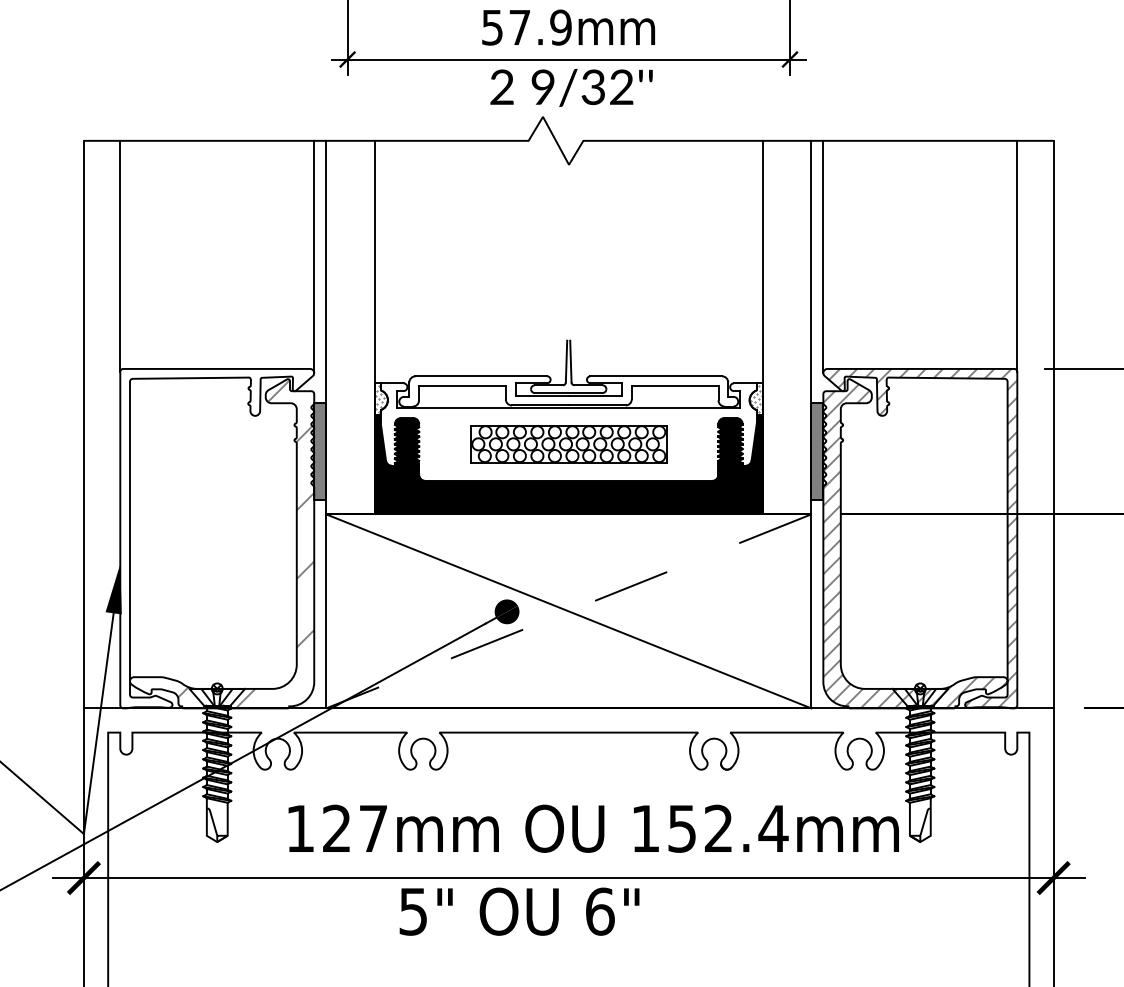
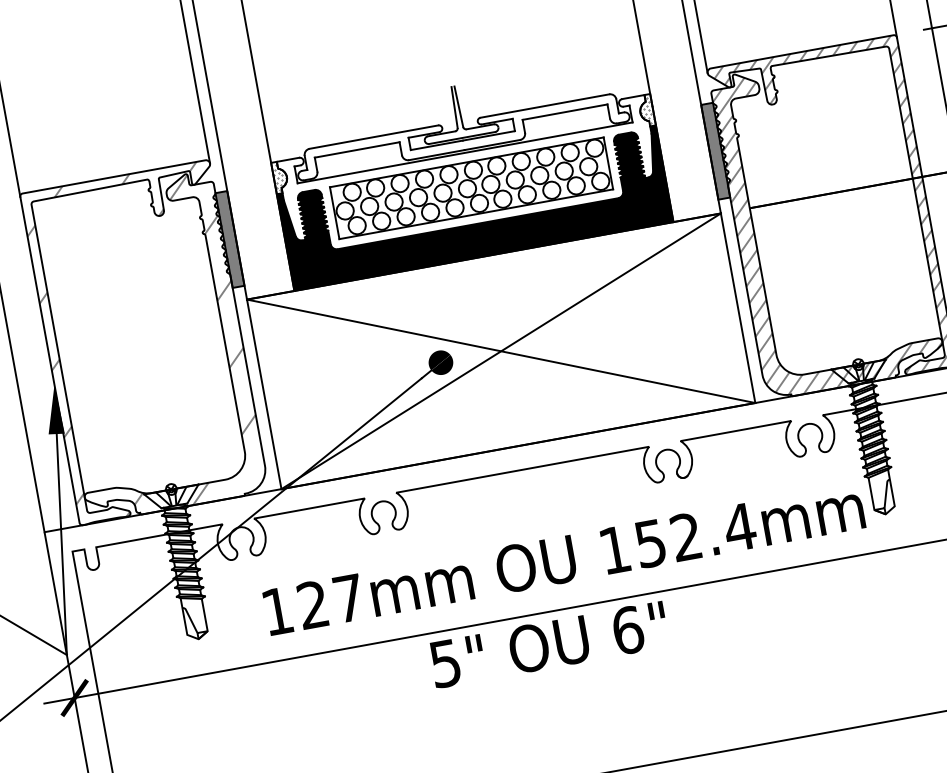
part: (568, 444) -> (471, 188), size x1.43
hatch: (210, 537) -> (137, 342), added
line: (568, 611) -> (500, 351), dashed -> solid
text: (519, 911) -> (549, 644), moved

